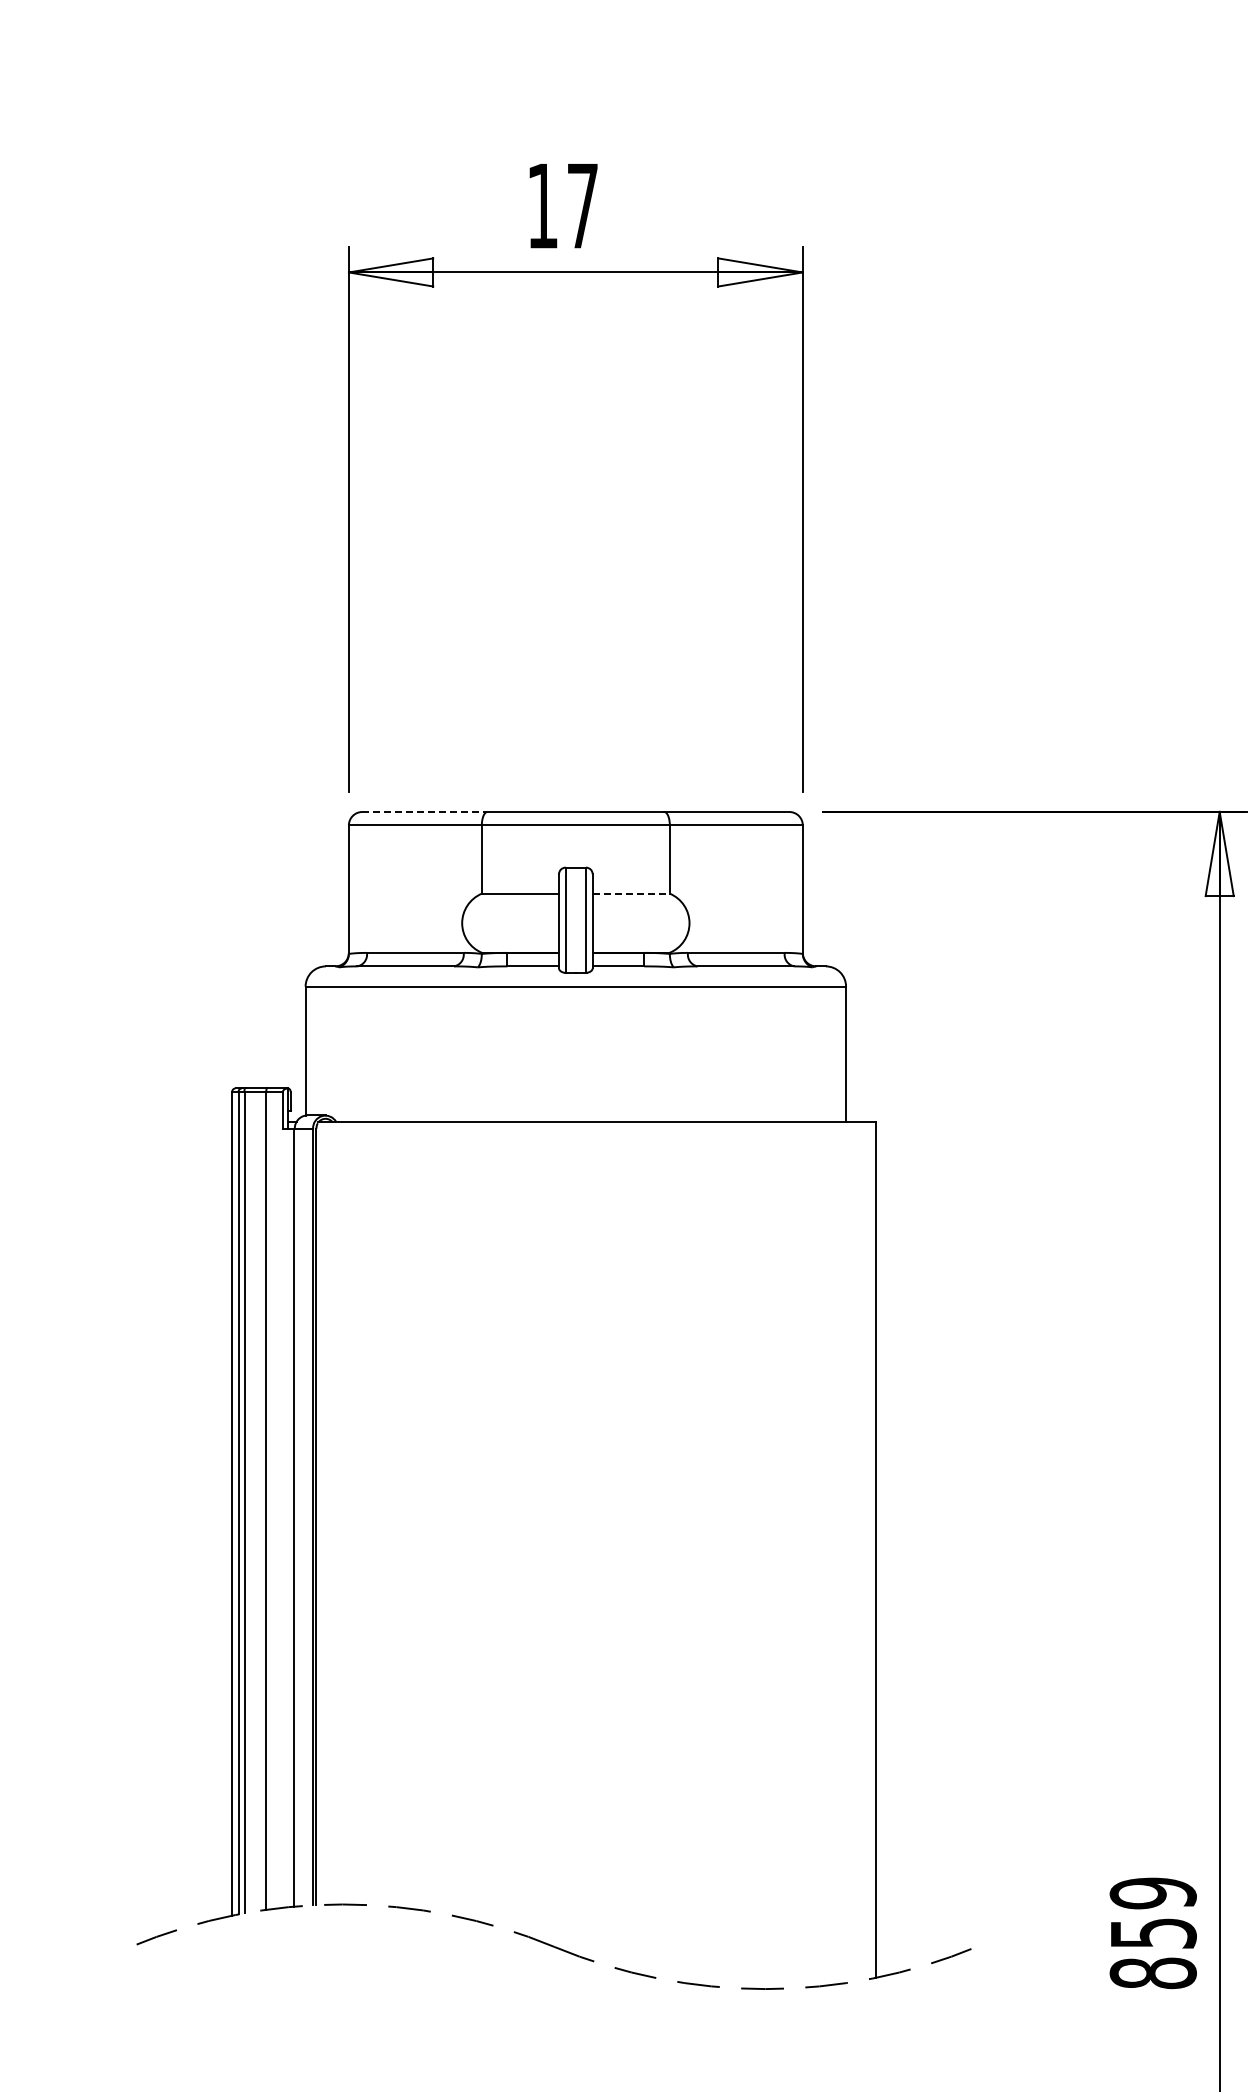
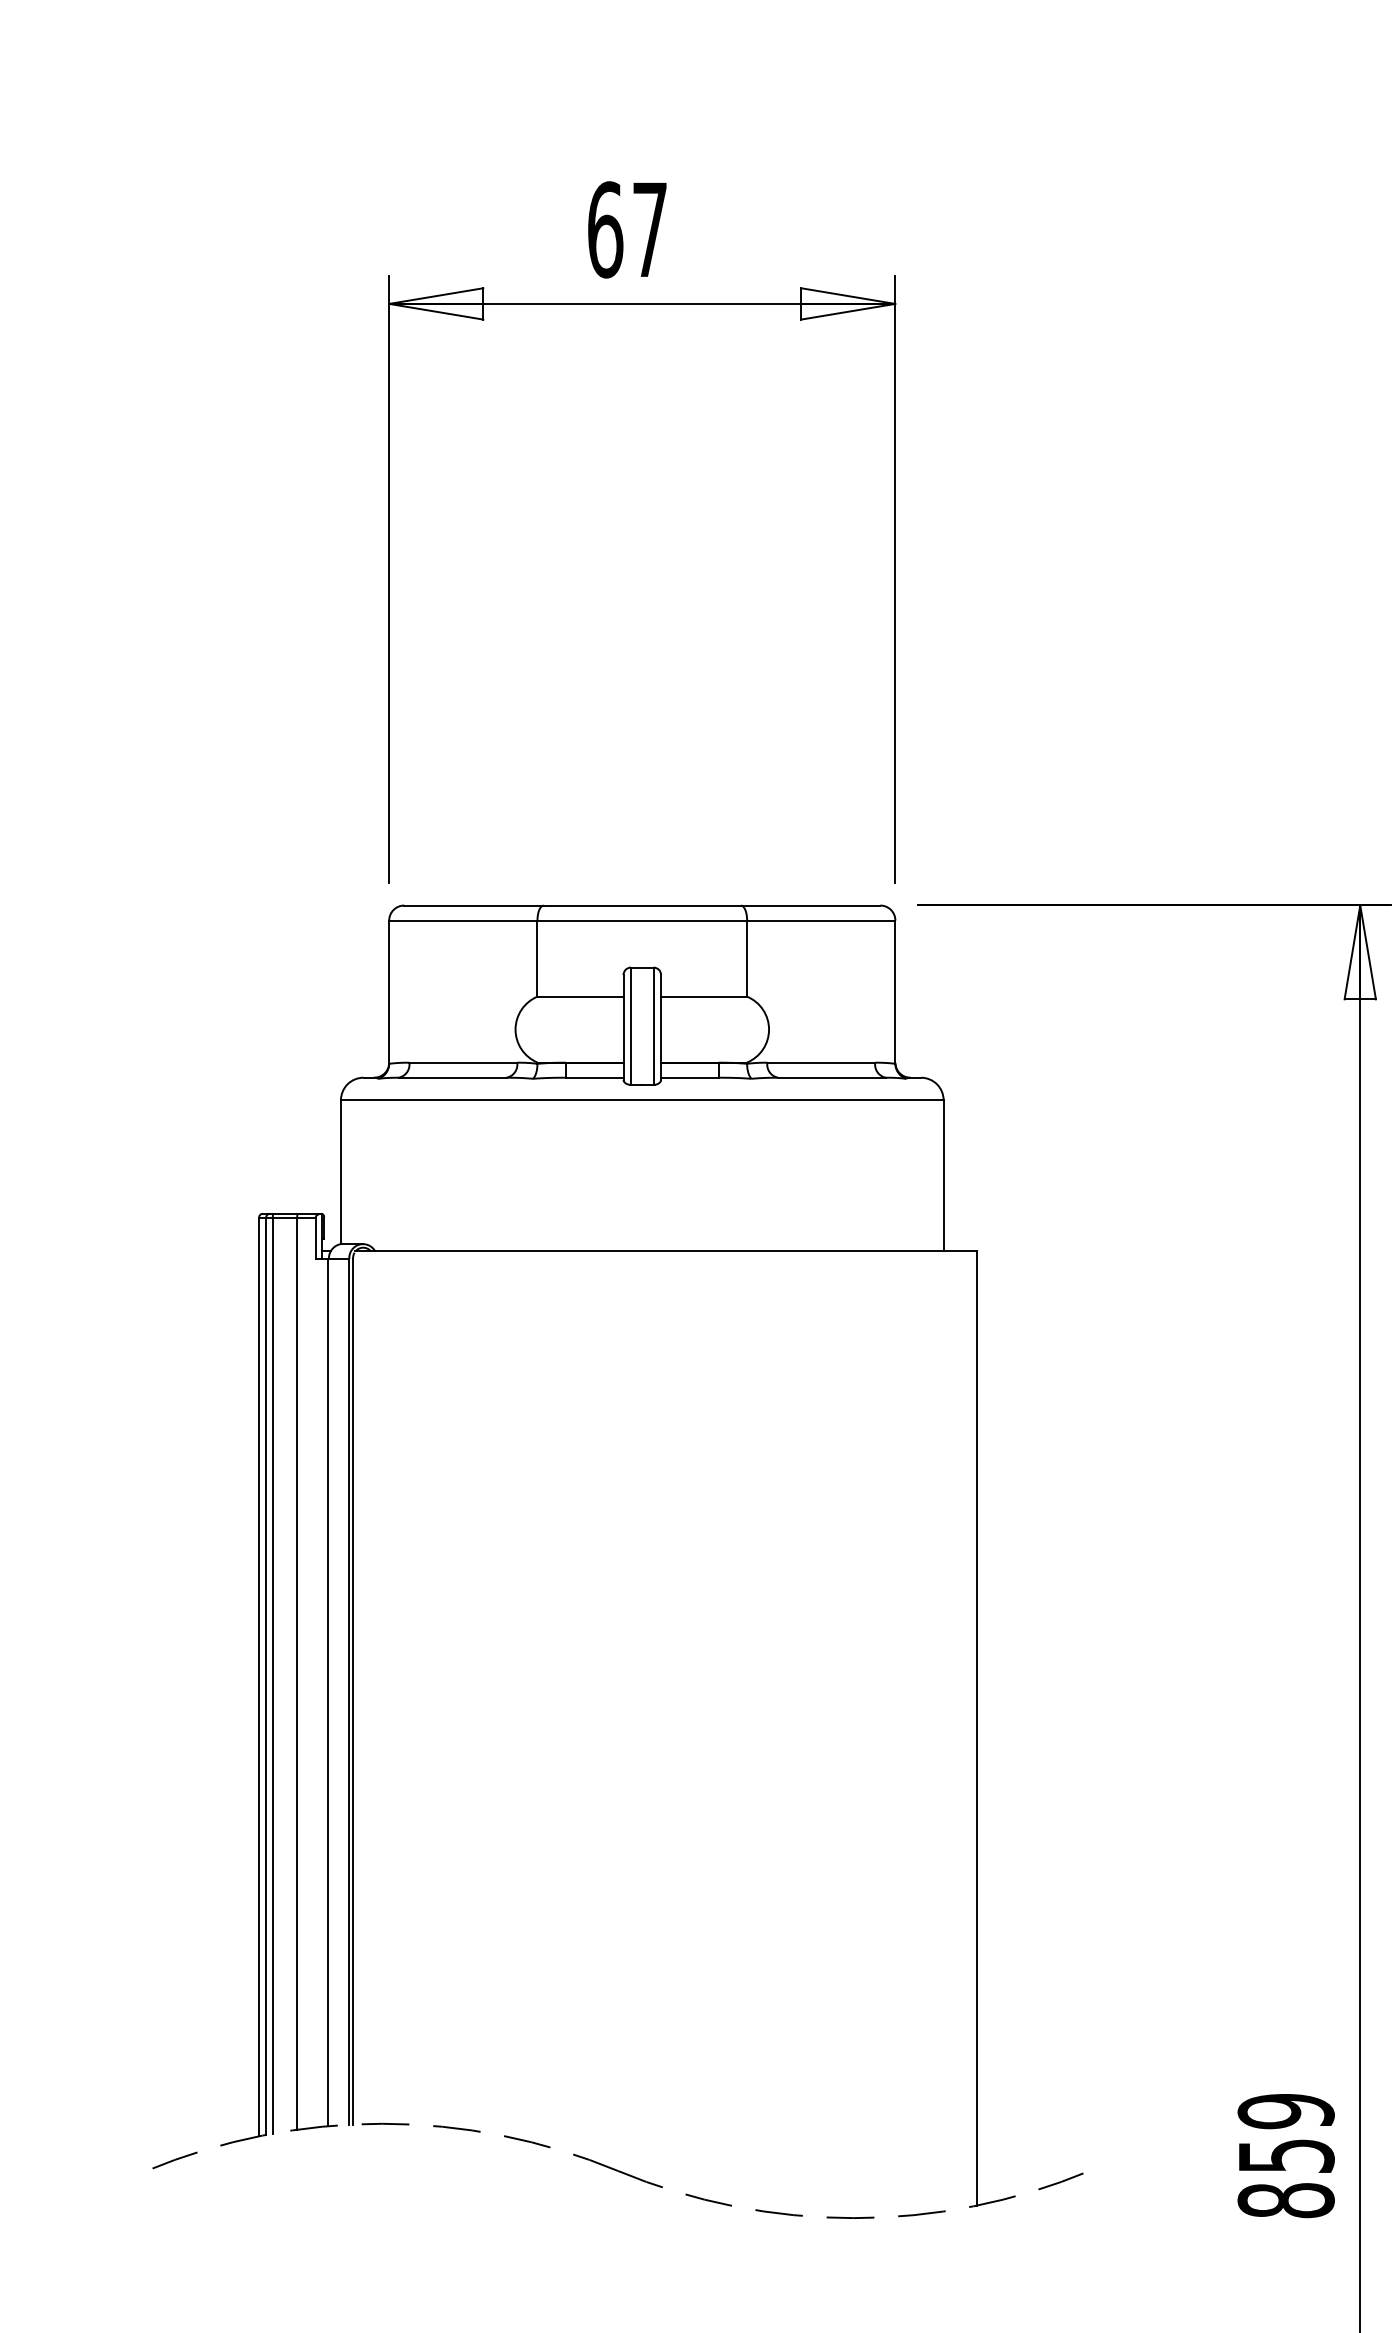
text: (542, 205) -> (605, 229), 17 -> 67
line: (424, 811) -> (473, 905), dashed -> solid
line: (631, 893) -> (704, 996), dashed -> solid

